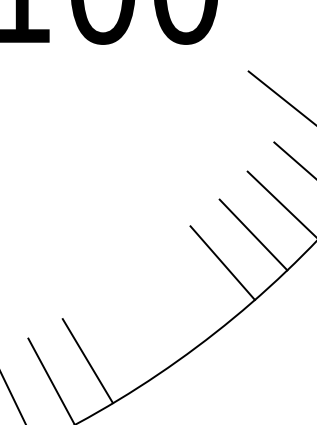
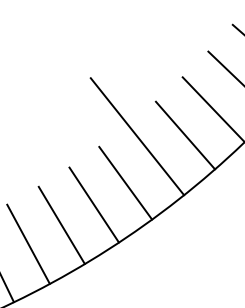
line: (170, 264) -> (137, 136), added
line: (157, 314) -> (125, 182), added
line: (123, 338) -> (94, 204), added

